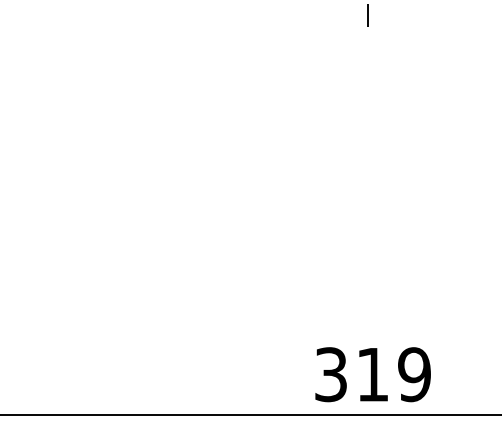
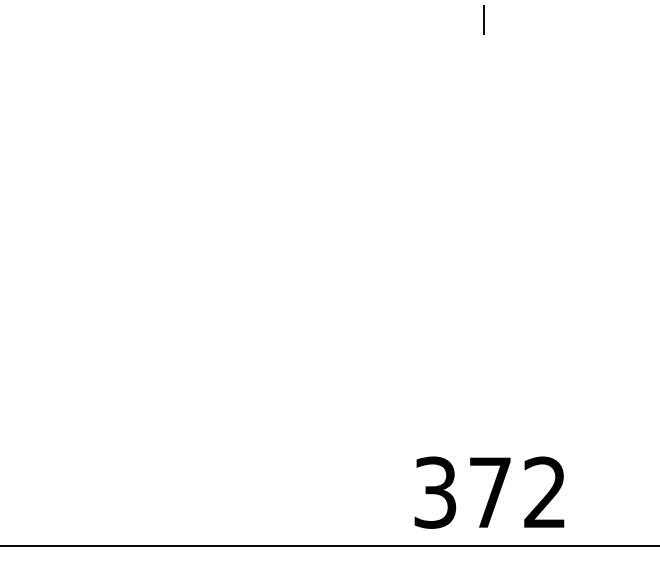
text: (394, 374) -> (518, 492), 319 -> 372

